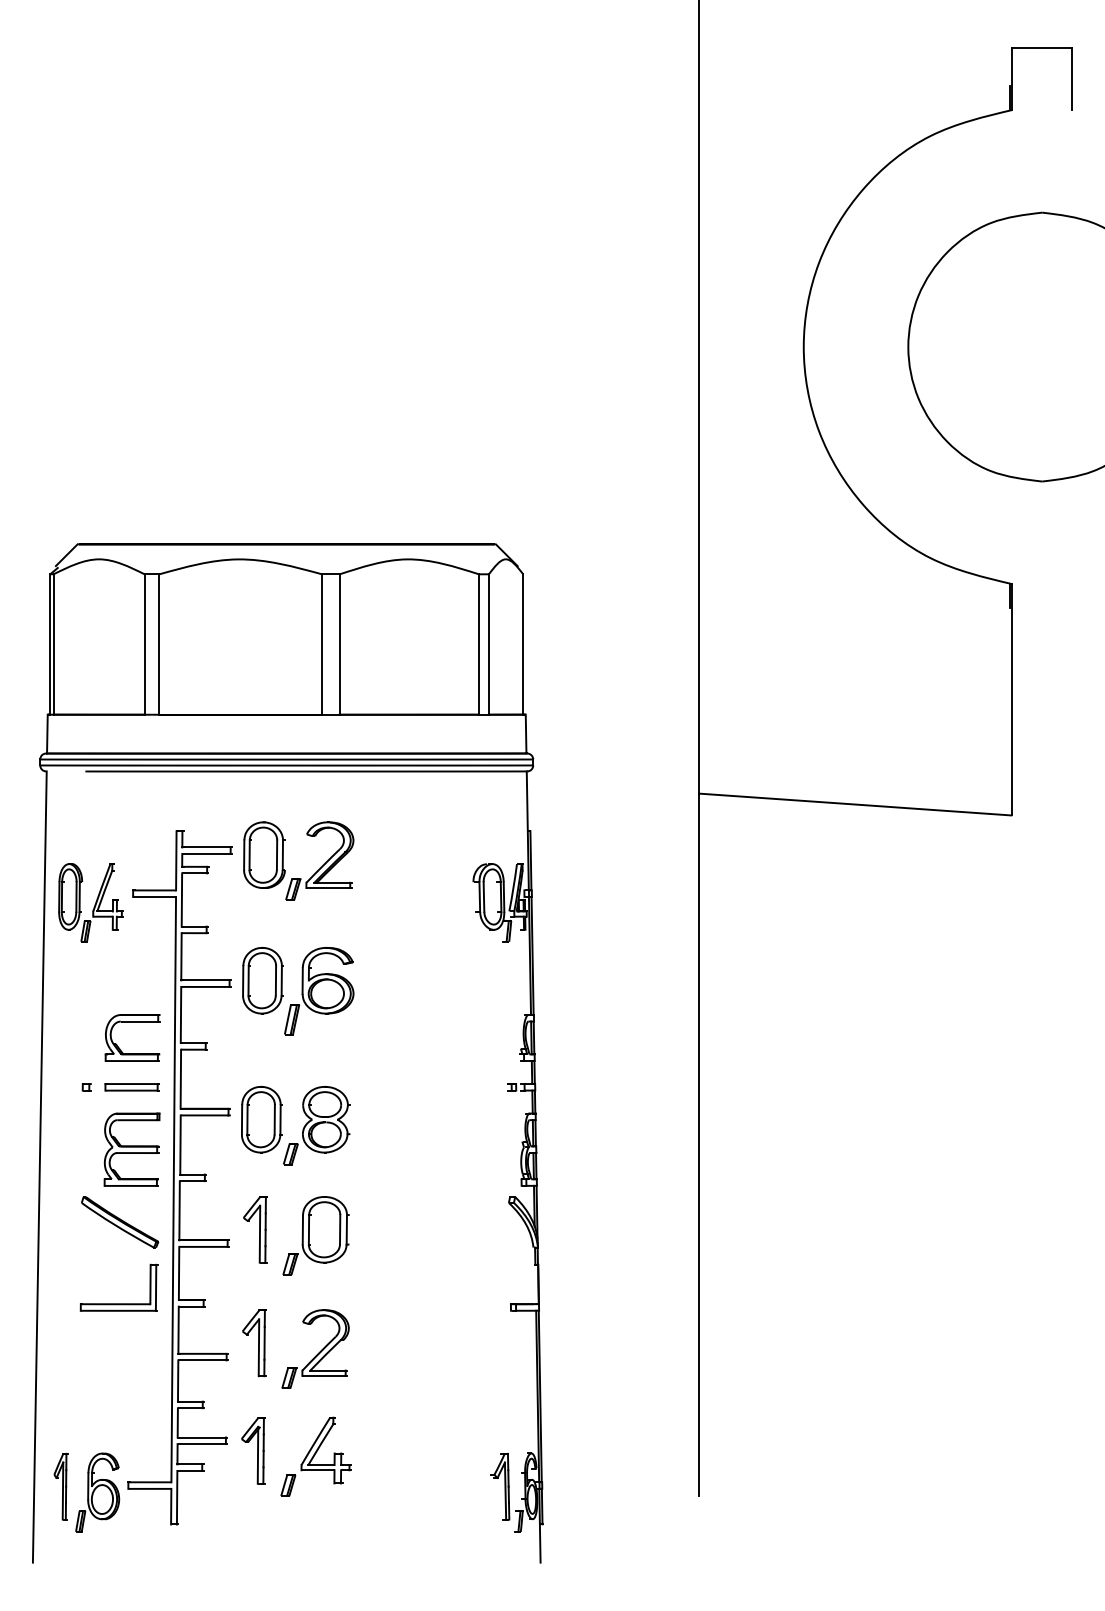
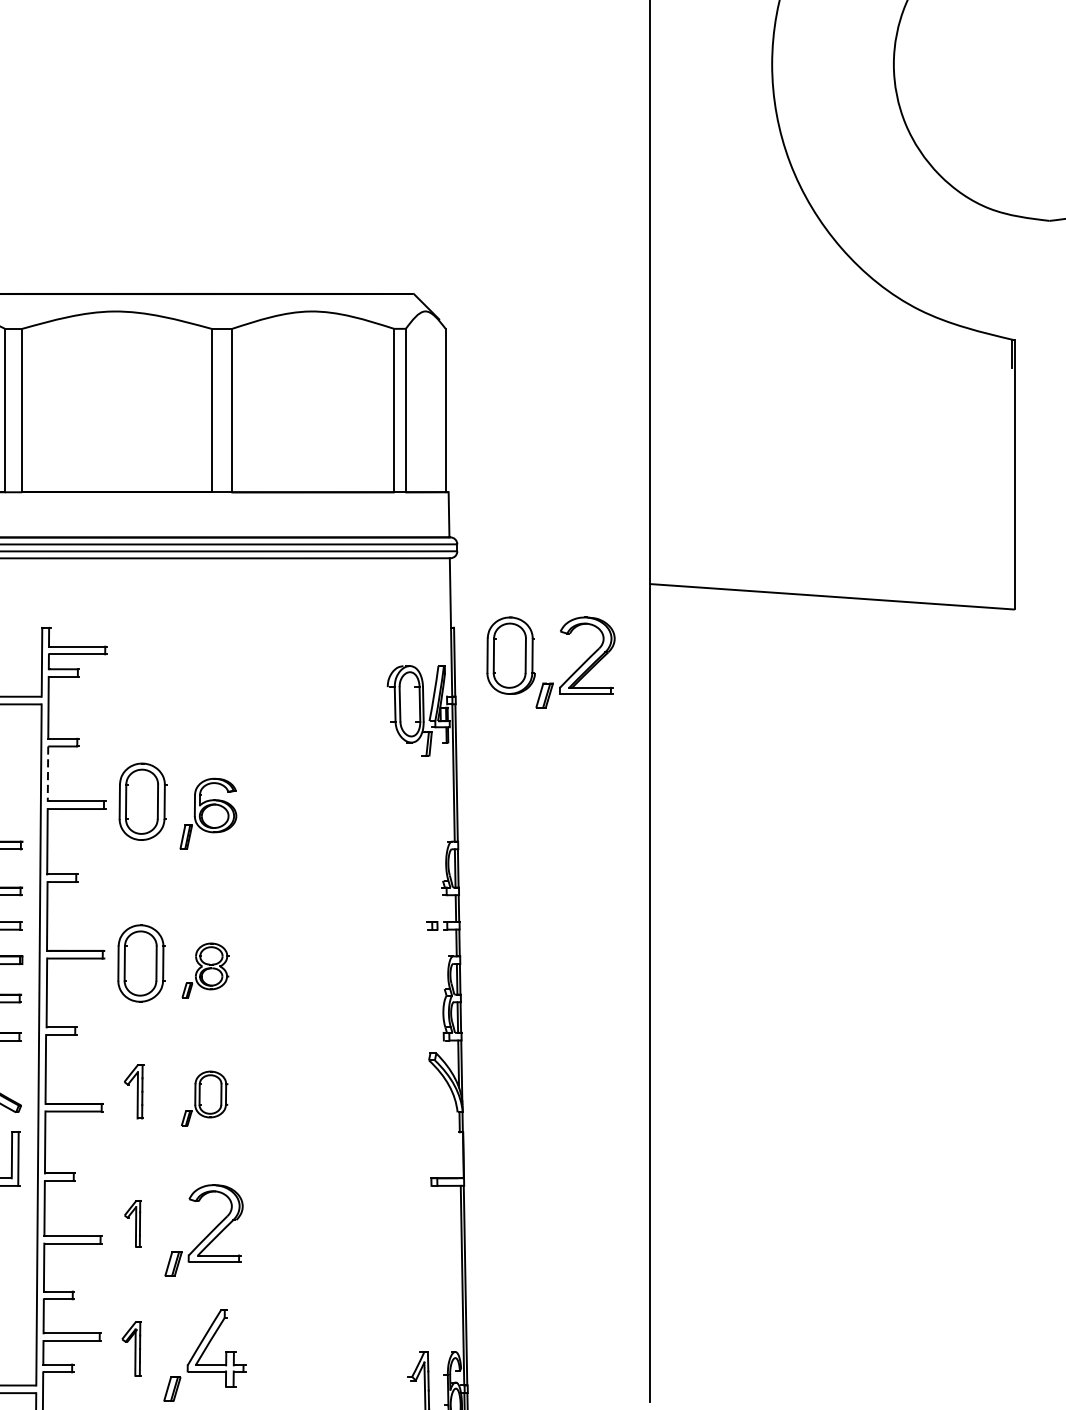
part: (283, 860) -> (533, 661), moved
line: (181, 956) -> (48, 773), solid -> dashed
part: (319, 991) -> (208, 814), size x0.7
part: (316, 1125) -> (205, 970), size x0.6
part: (255, 1229) -> (134, 1091), size x0.7
part: (315, 1235) -> (203, 1098), size x0.6
part: (254, 1343) -> (132, 1223), size x0.6
part: (253, 1450) -> (131, 1348), size x0.7

